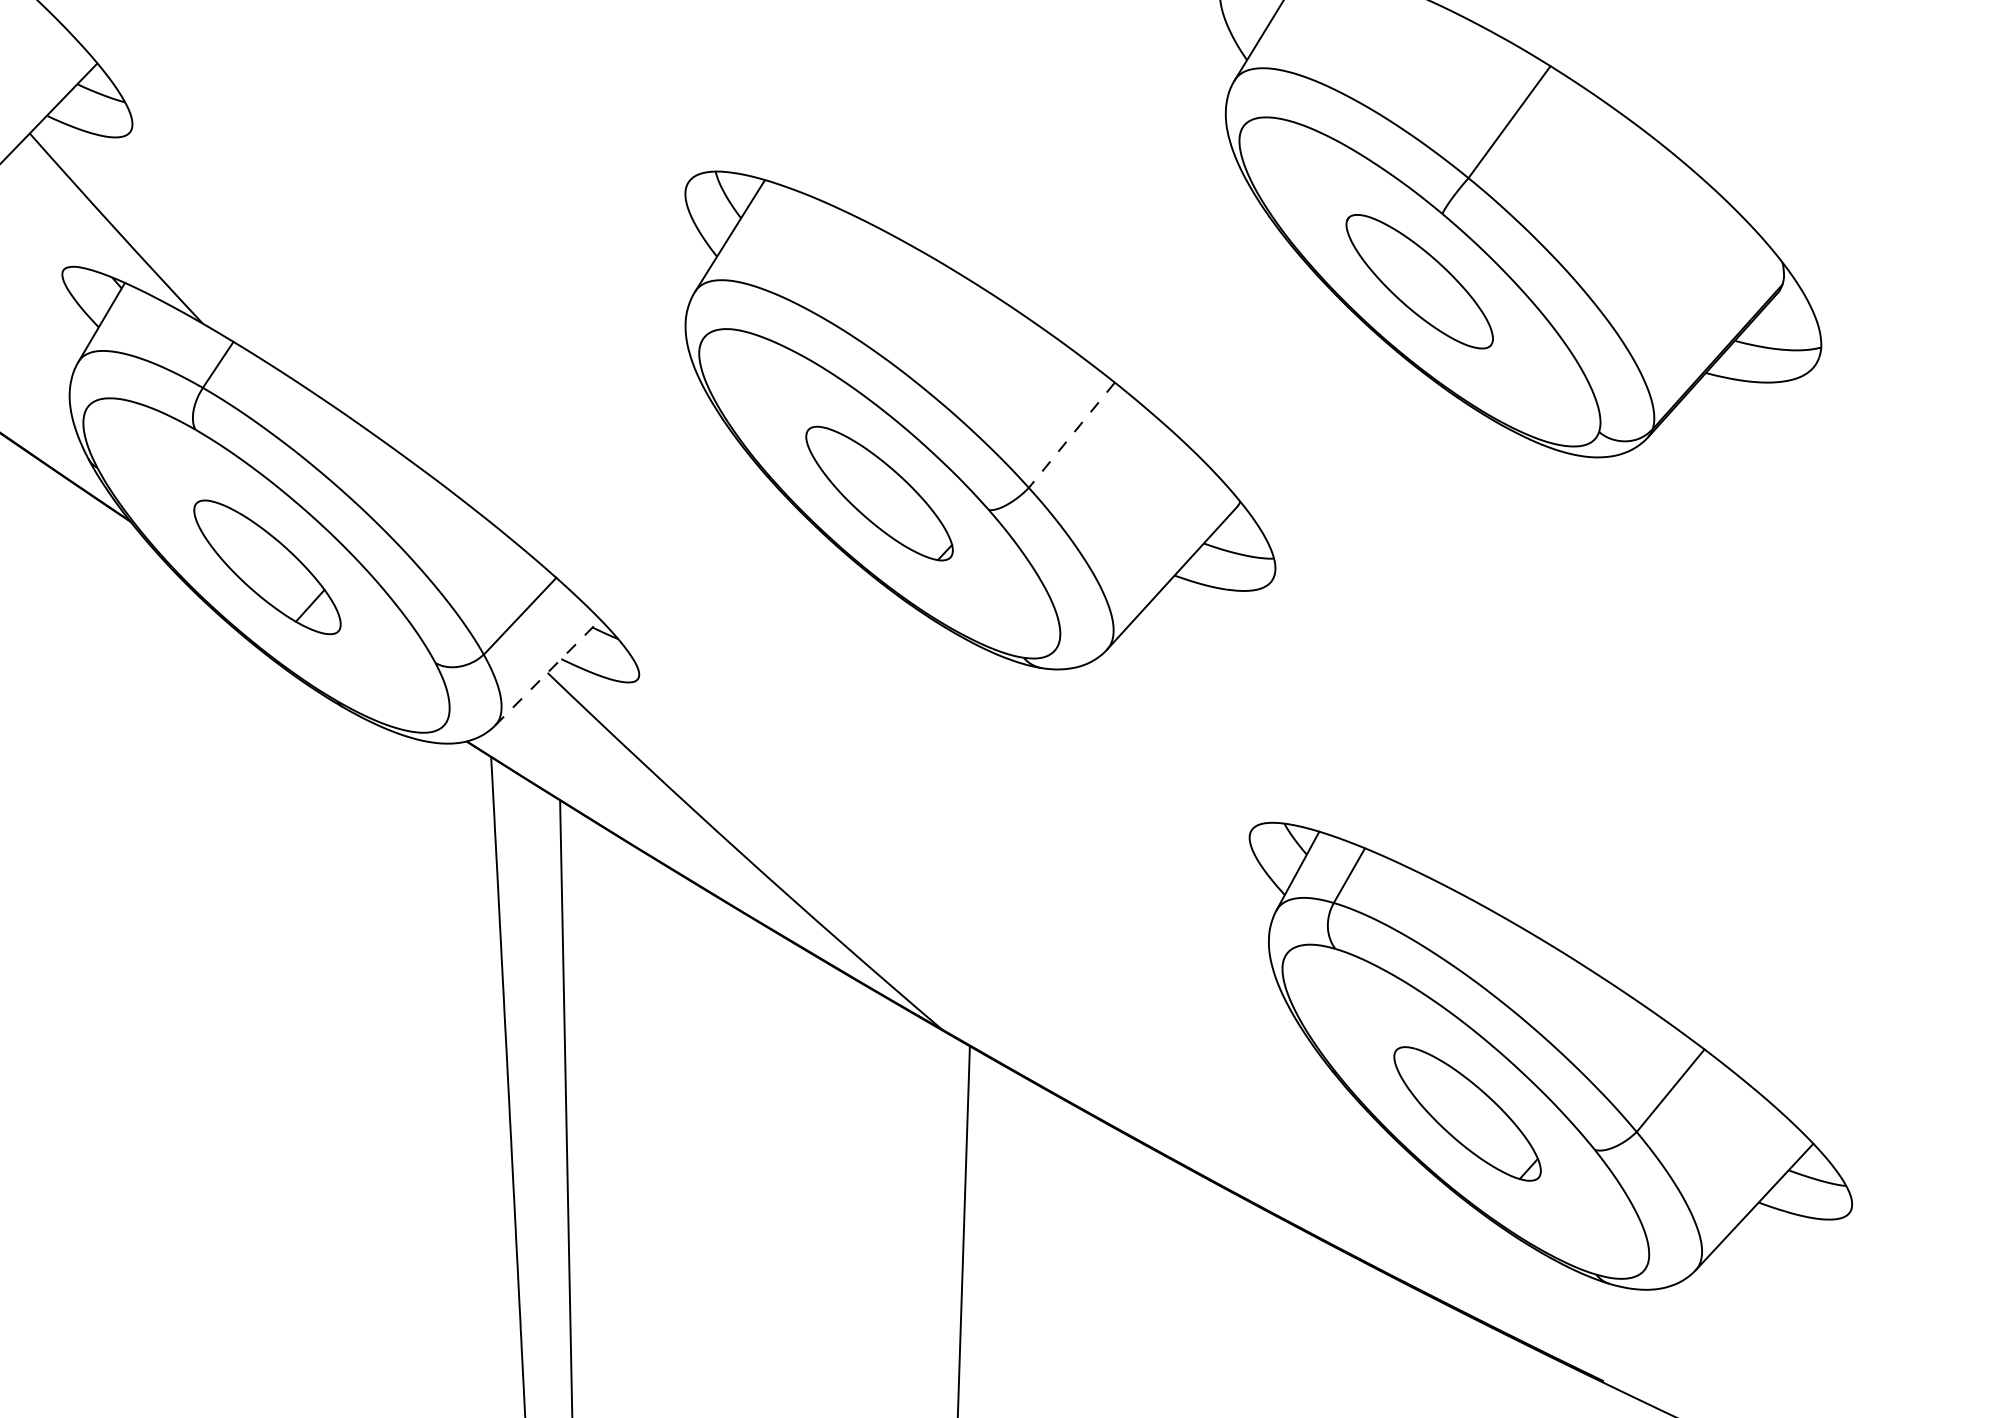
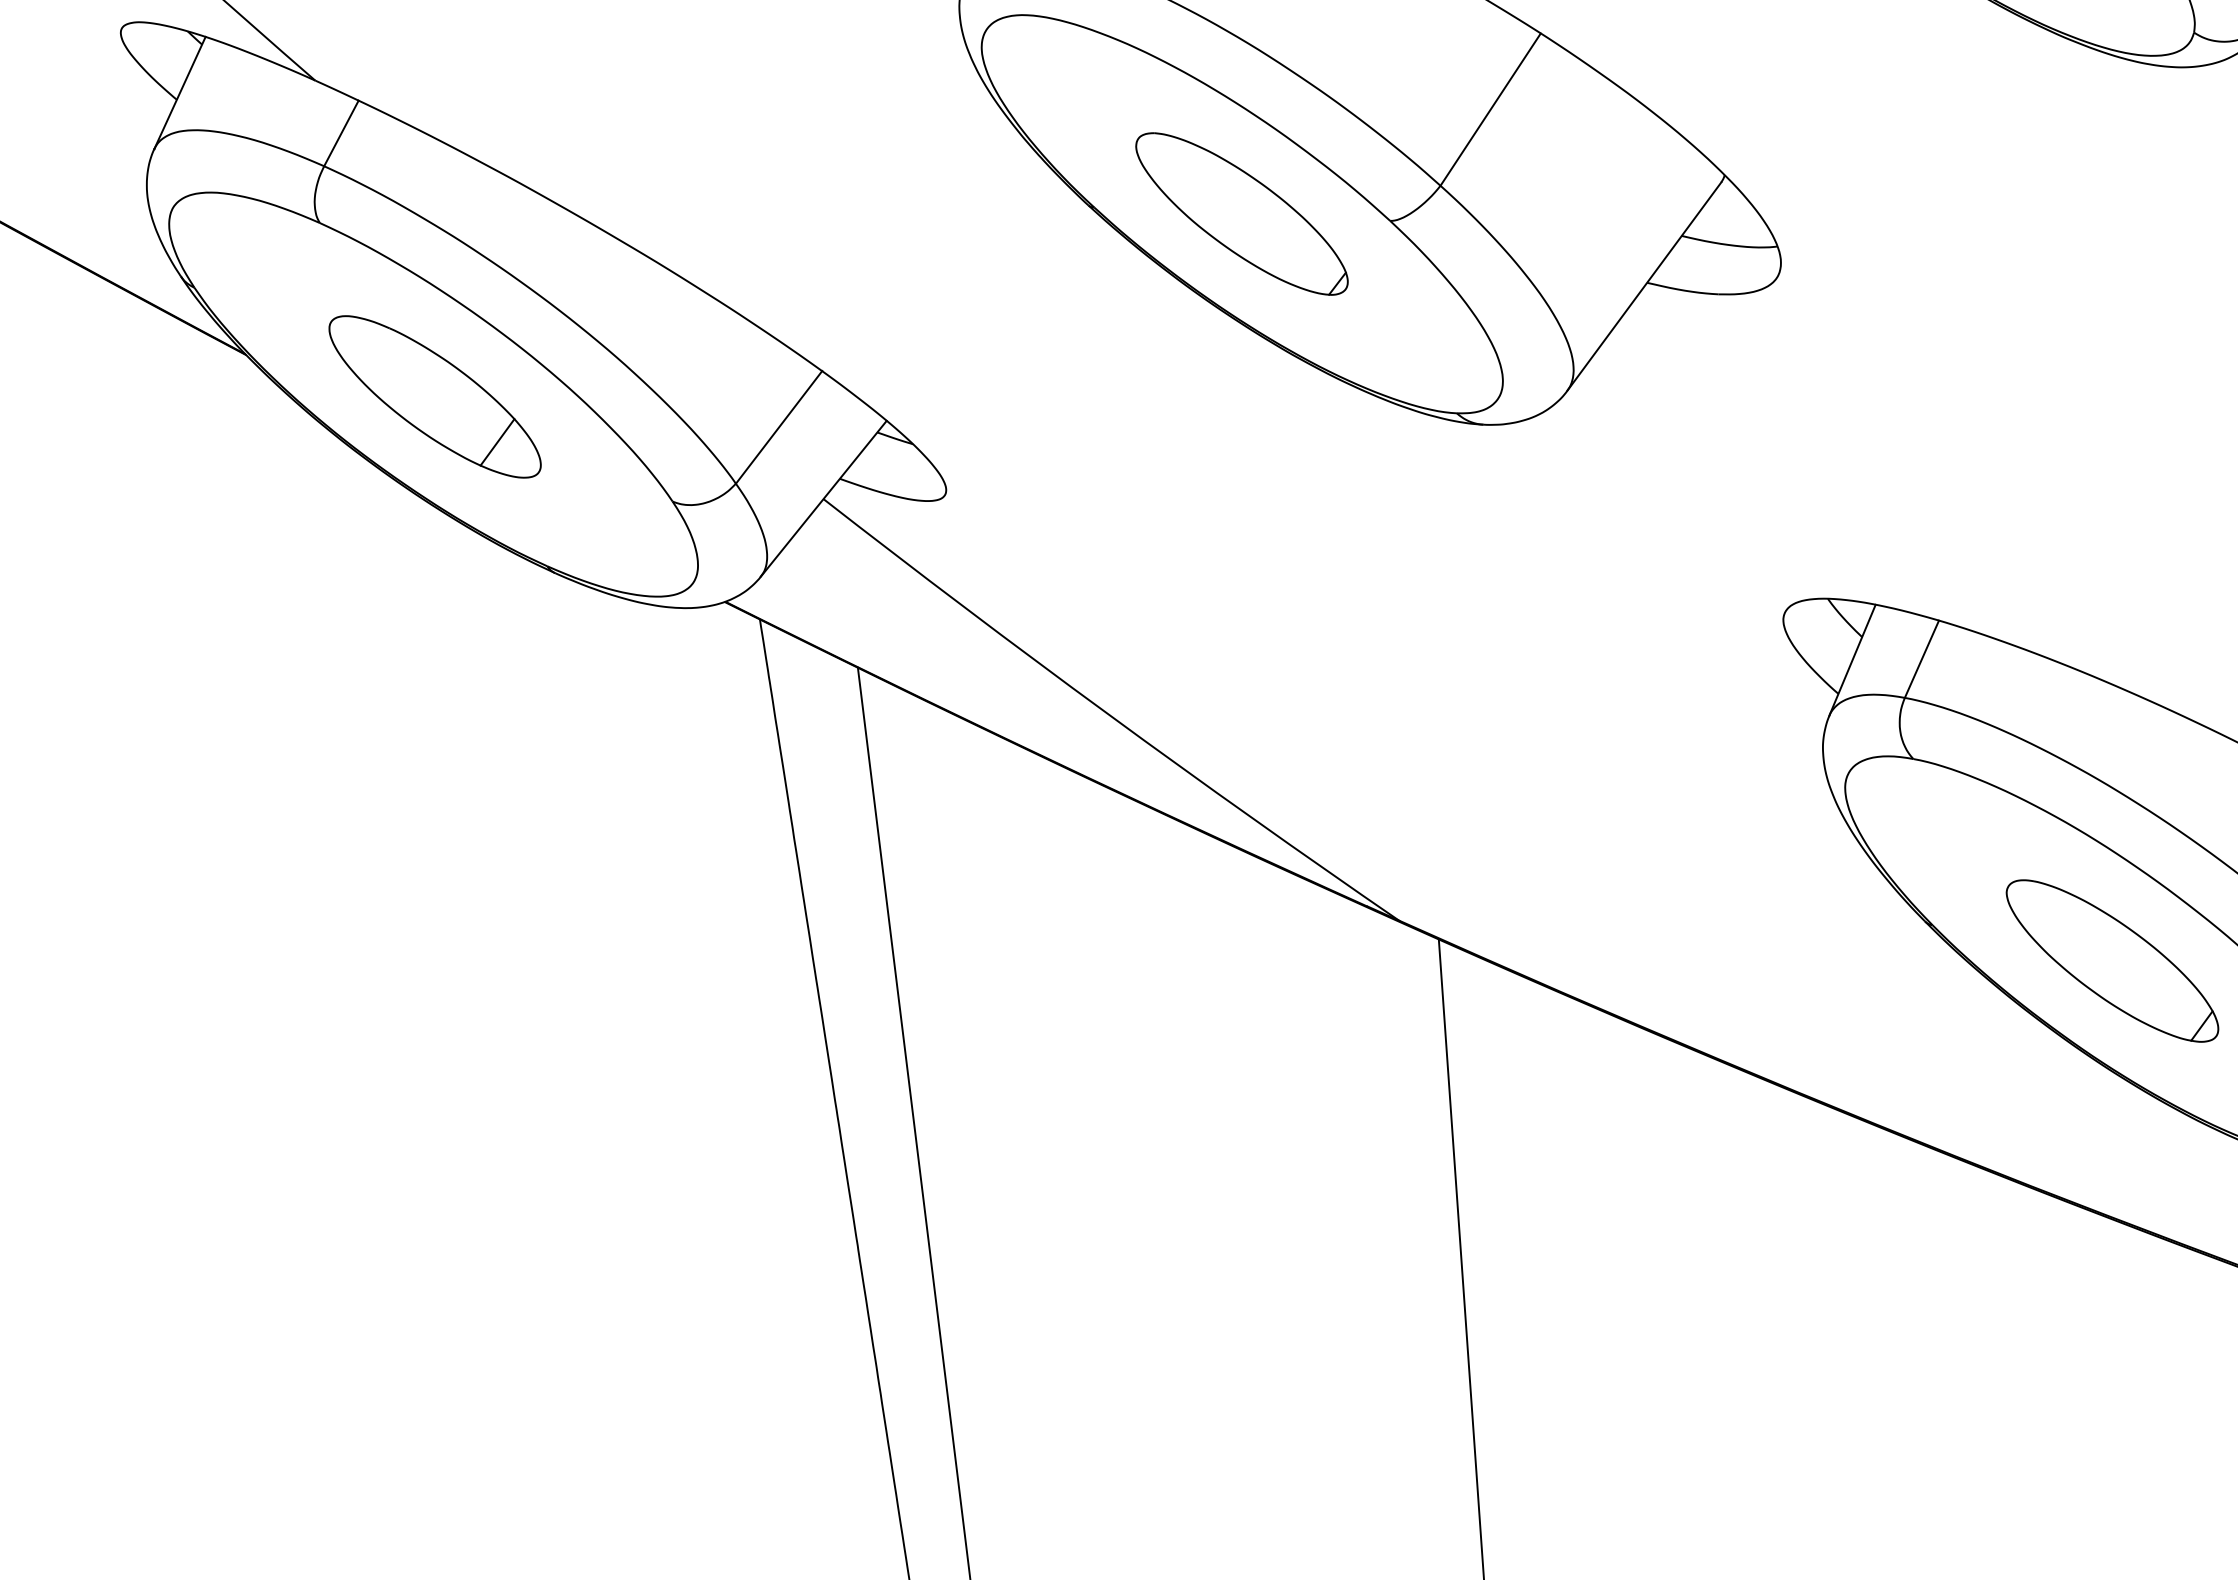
line: (1071, 435) -> (1490, 110), dashed -> solid
line: (547, 672) -> (823, 498), dashed -> solid

